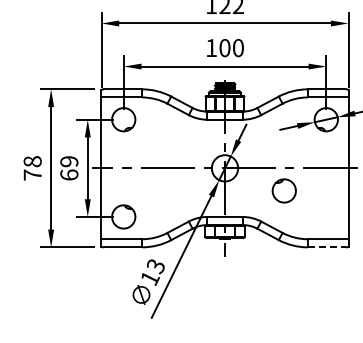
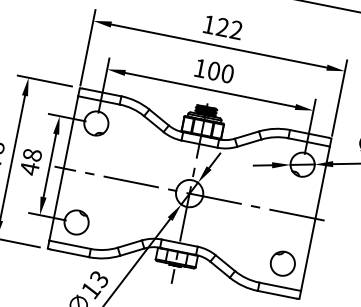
text: (69, 168) -> (31, 162), 69 -> 48
part: (283, 190) -> (282, 263), moved
line: (326, 247) -> (276, 294), dashed -> solid

